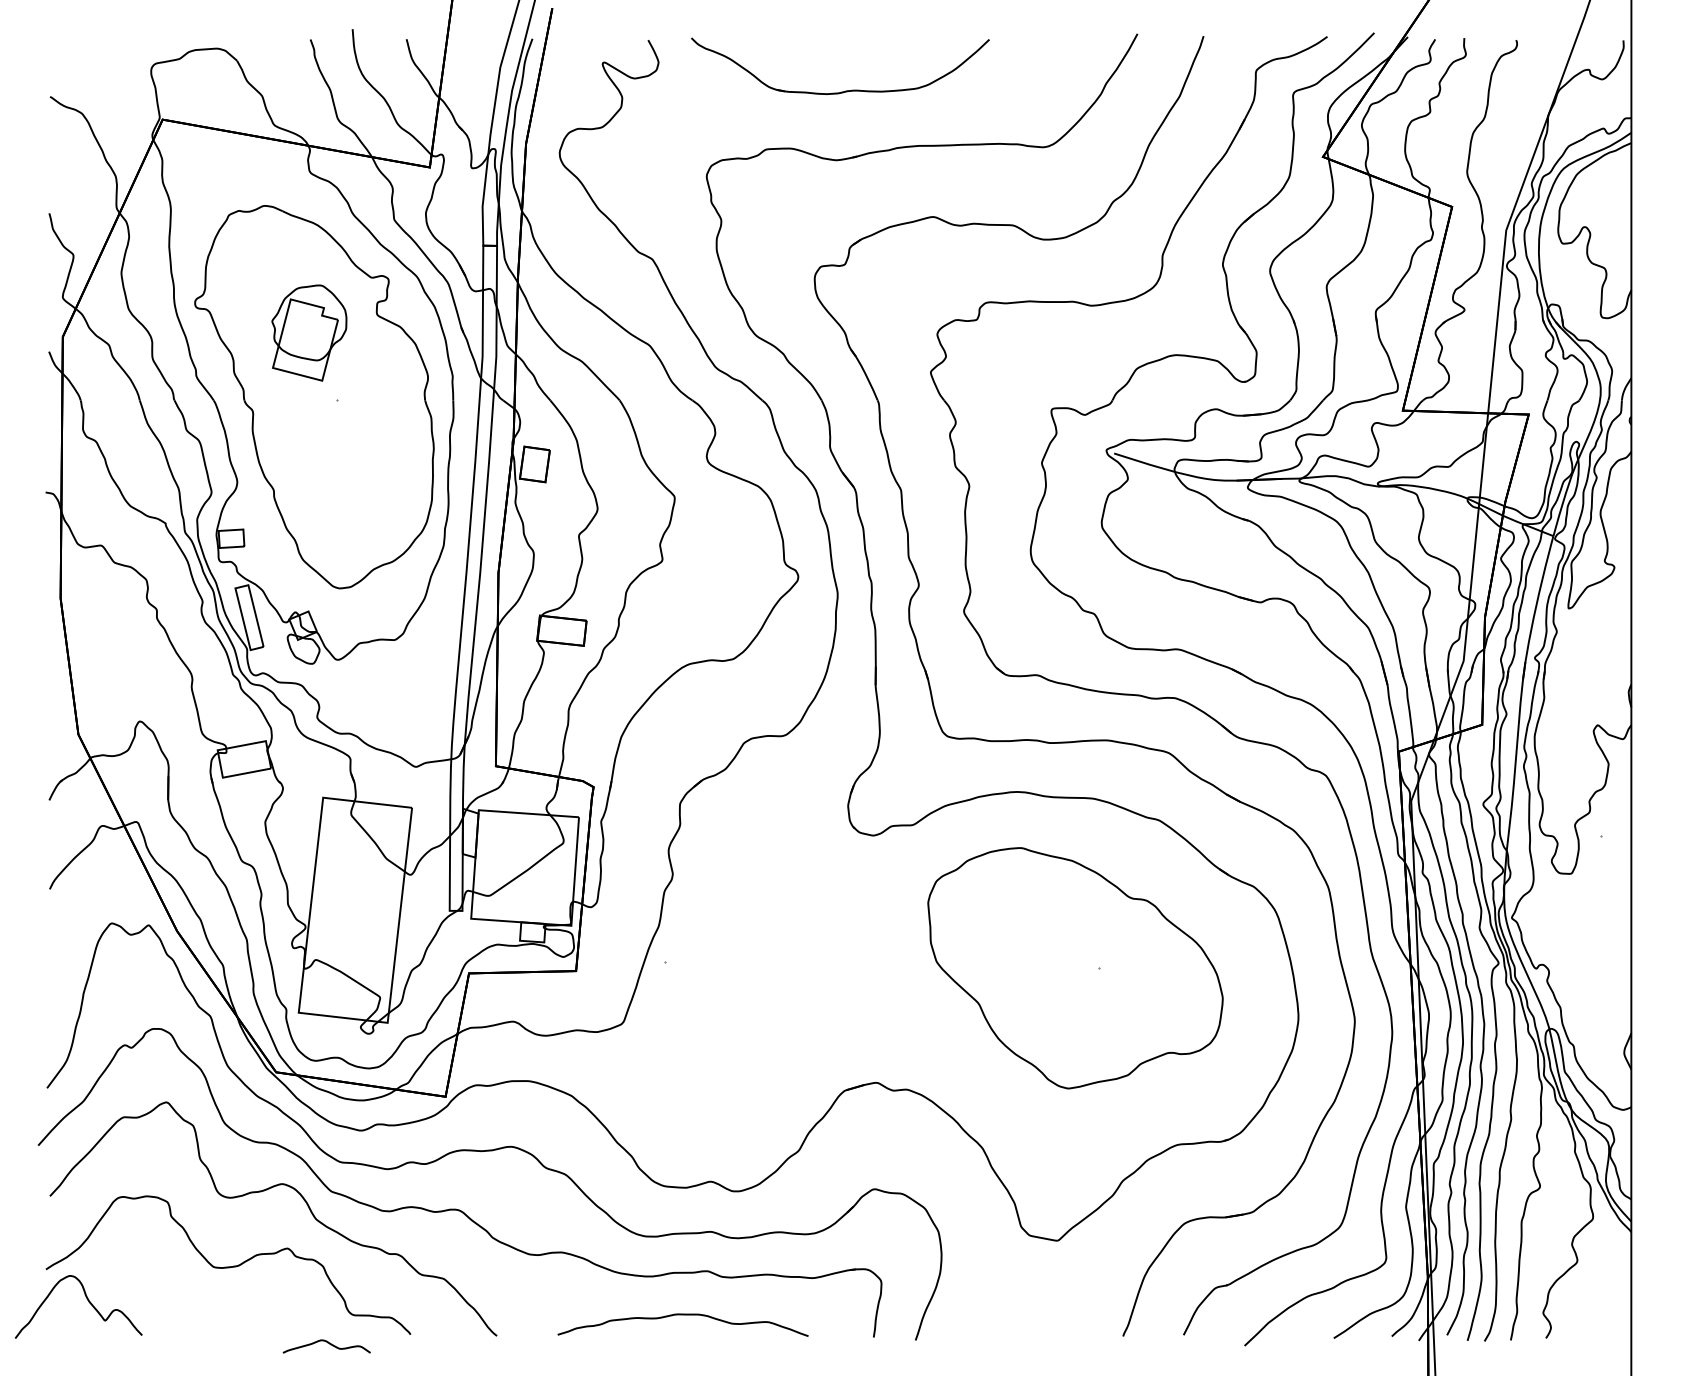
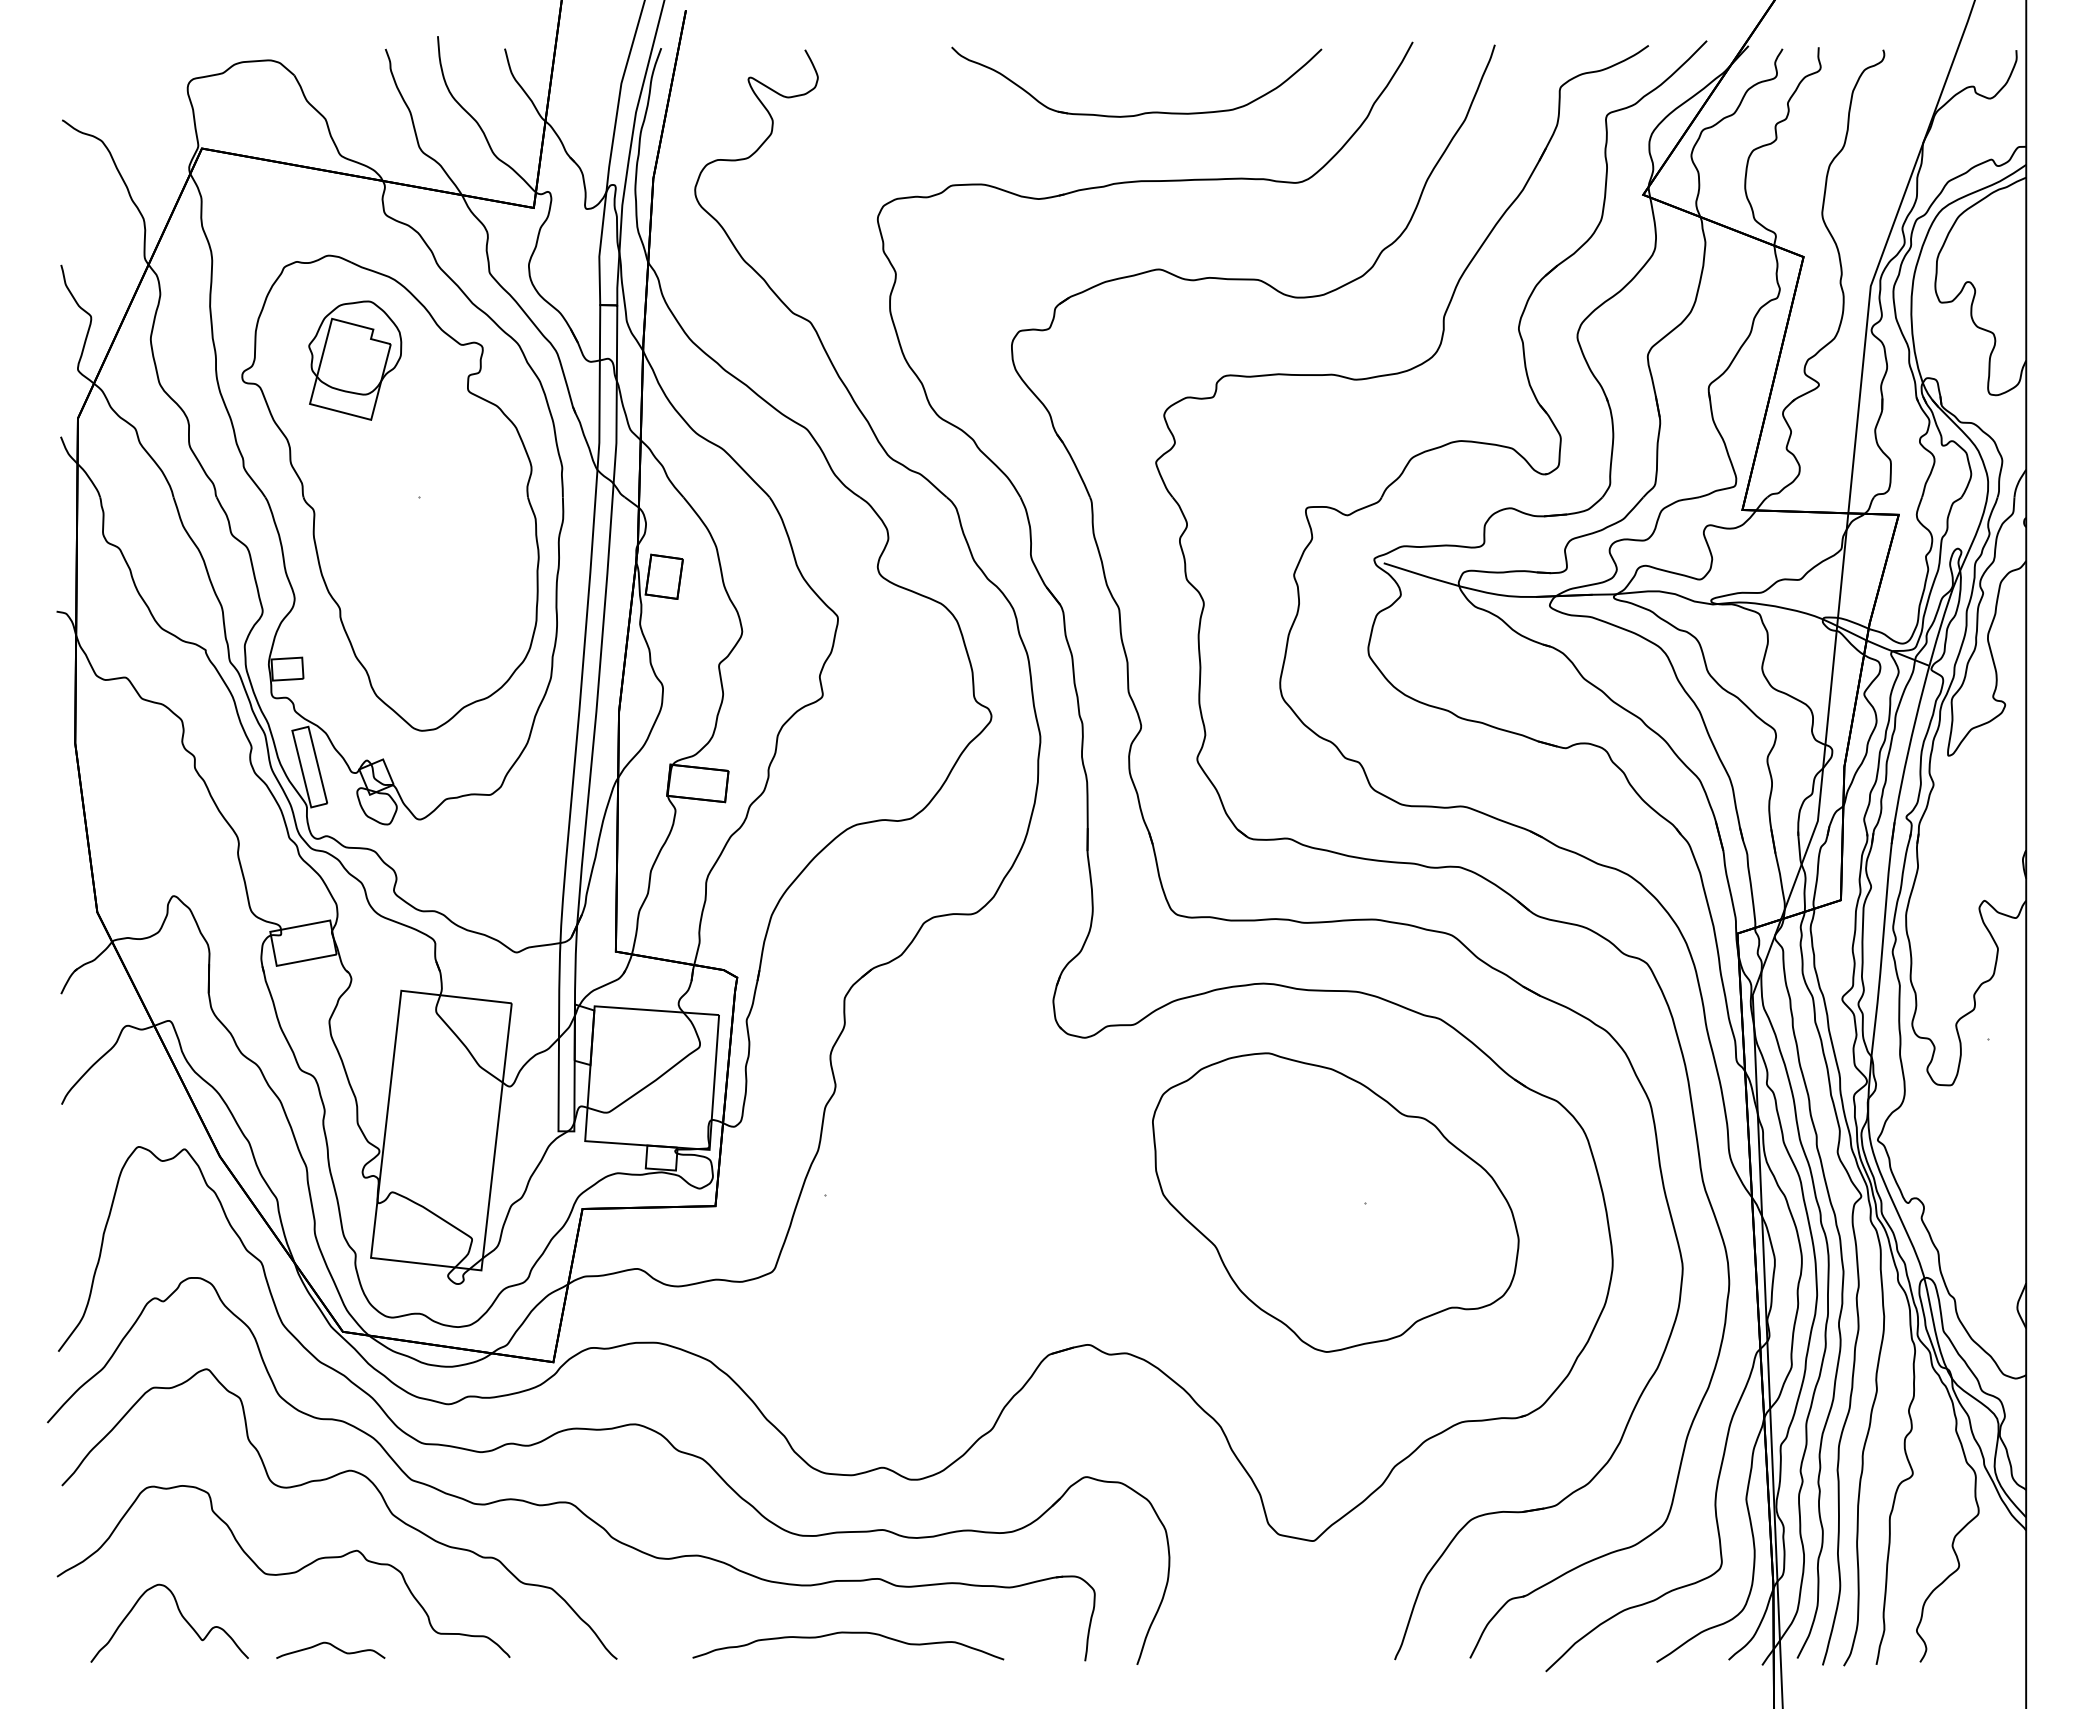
part: (845, 90) -> (1143, 112), moved
part: (309, 332) -> (355, 360), moved
curve: (88, 1301) -> (181, 1616), moved
curve: (328, 1343) -> (332, 1646), moved

